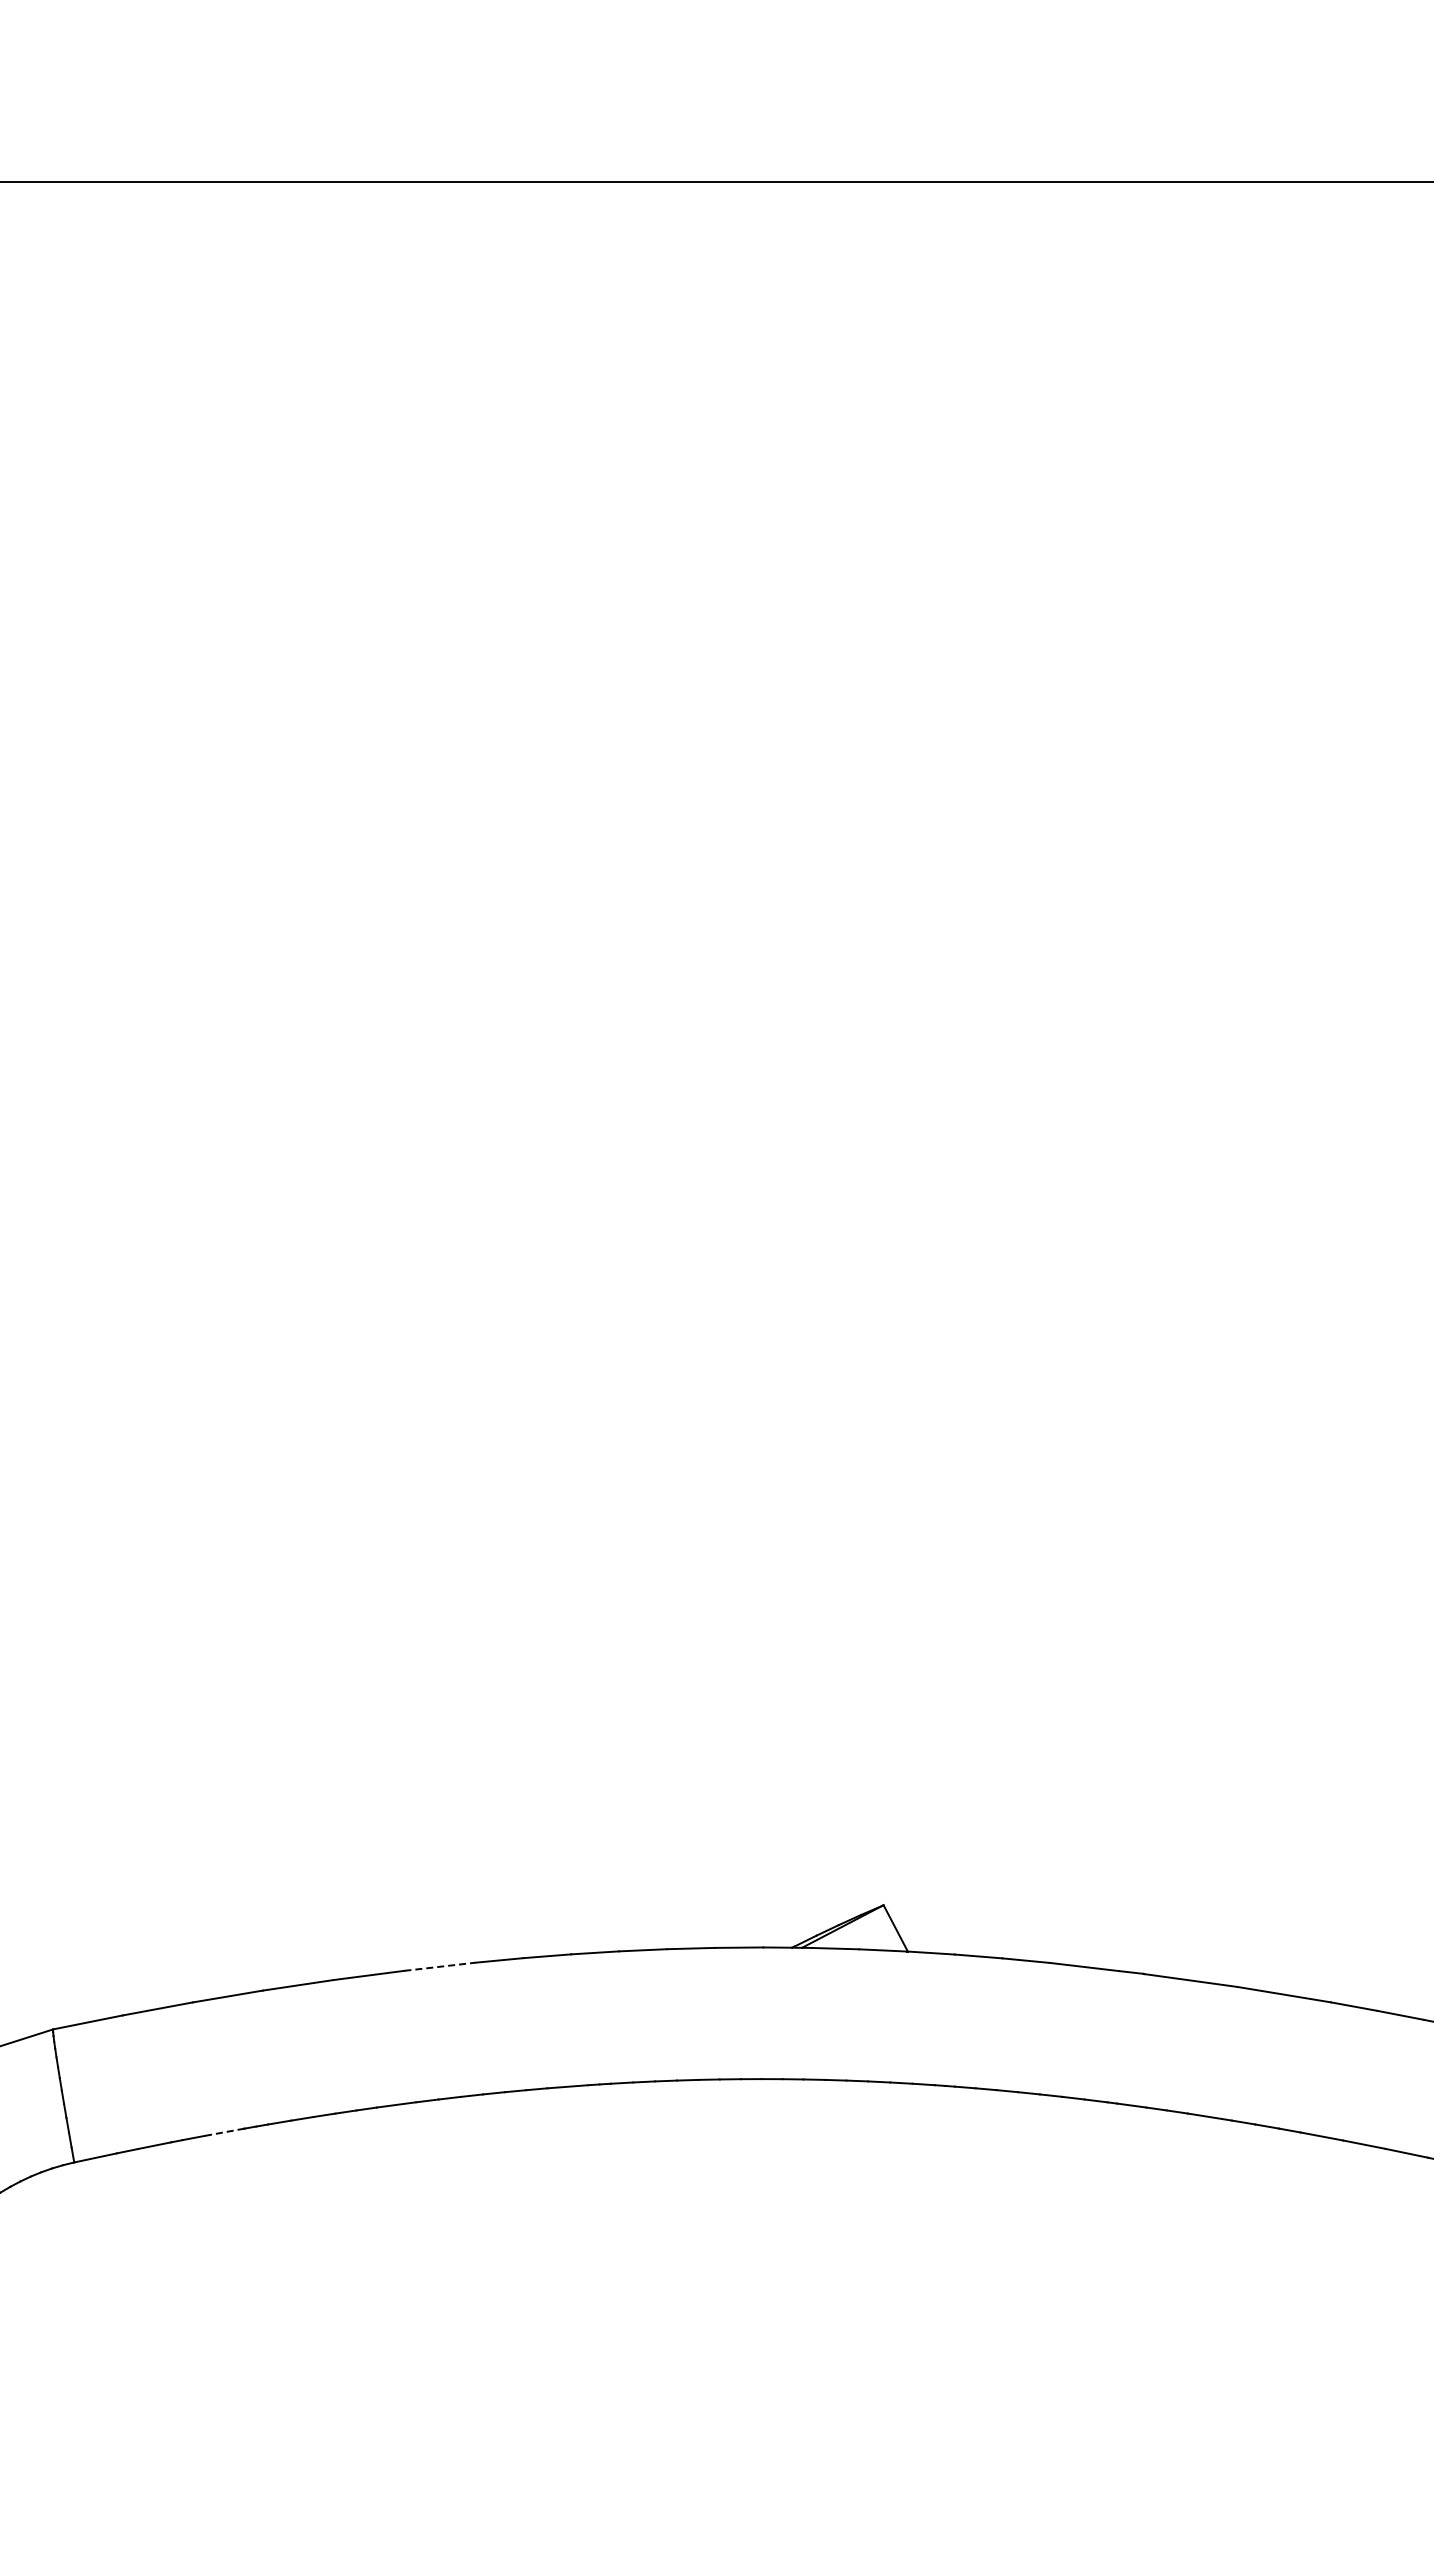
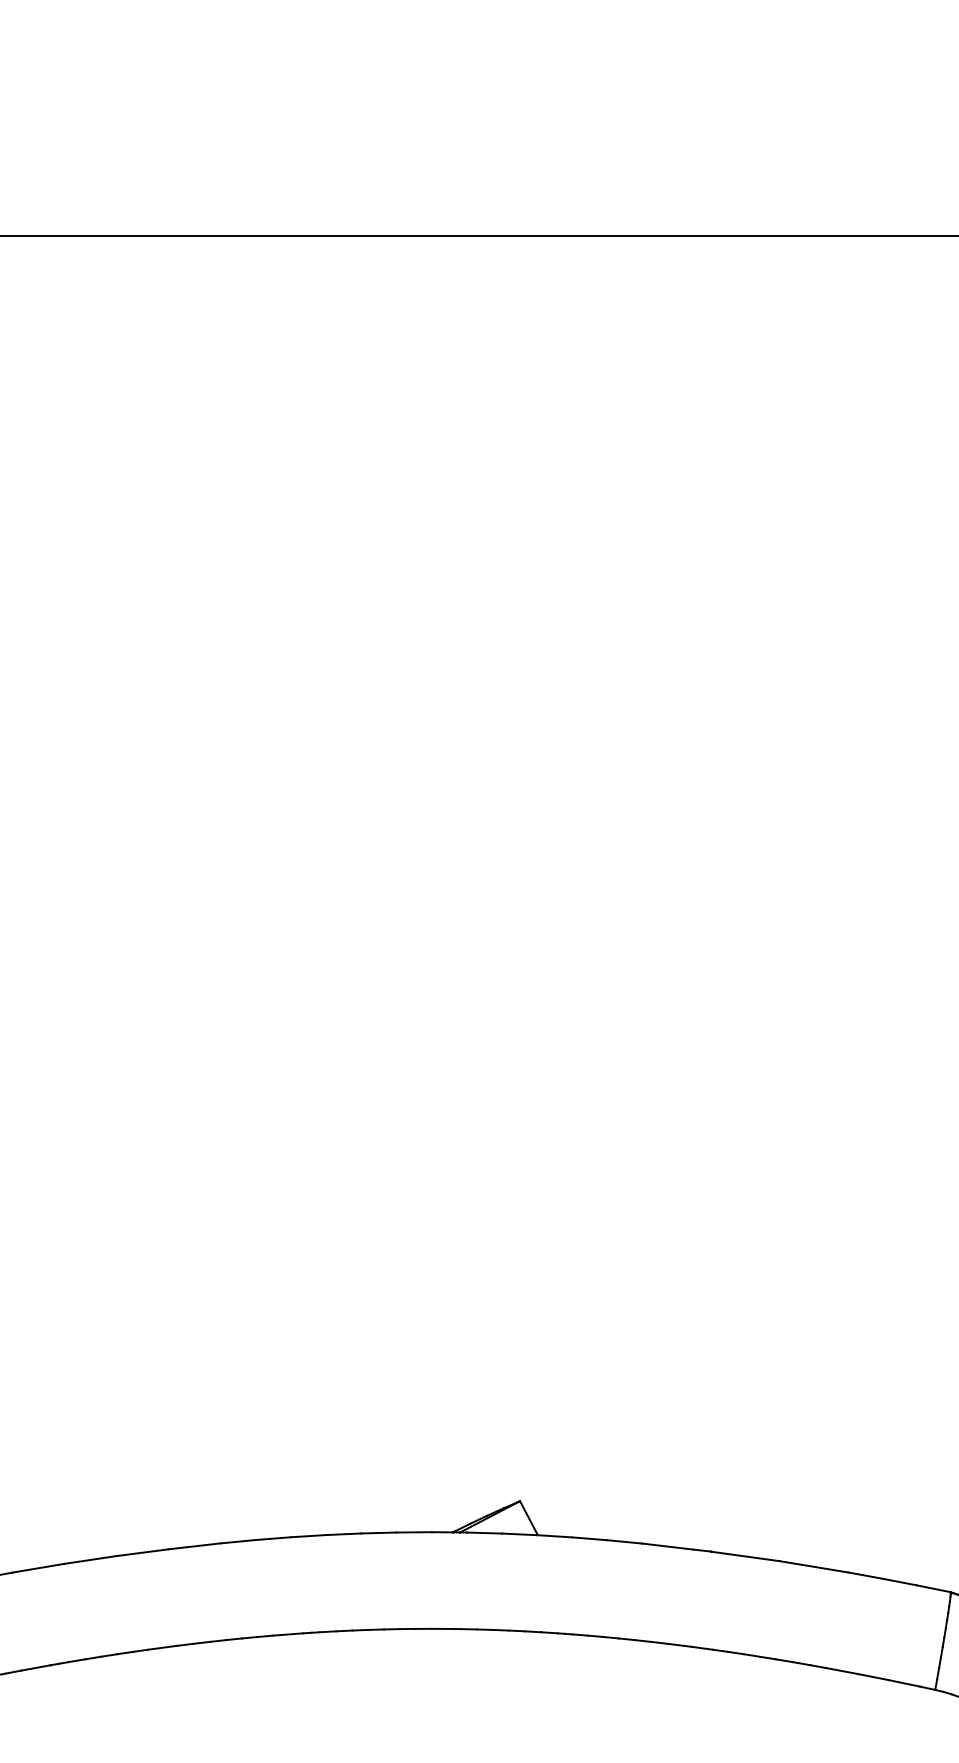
line: (440, 1966) -> (194, 1546), dashed -> solid
line: (224, 2132) -> (36, 1668), dashed -> solid

